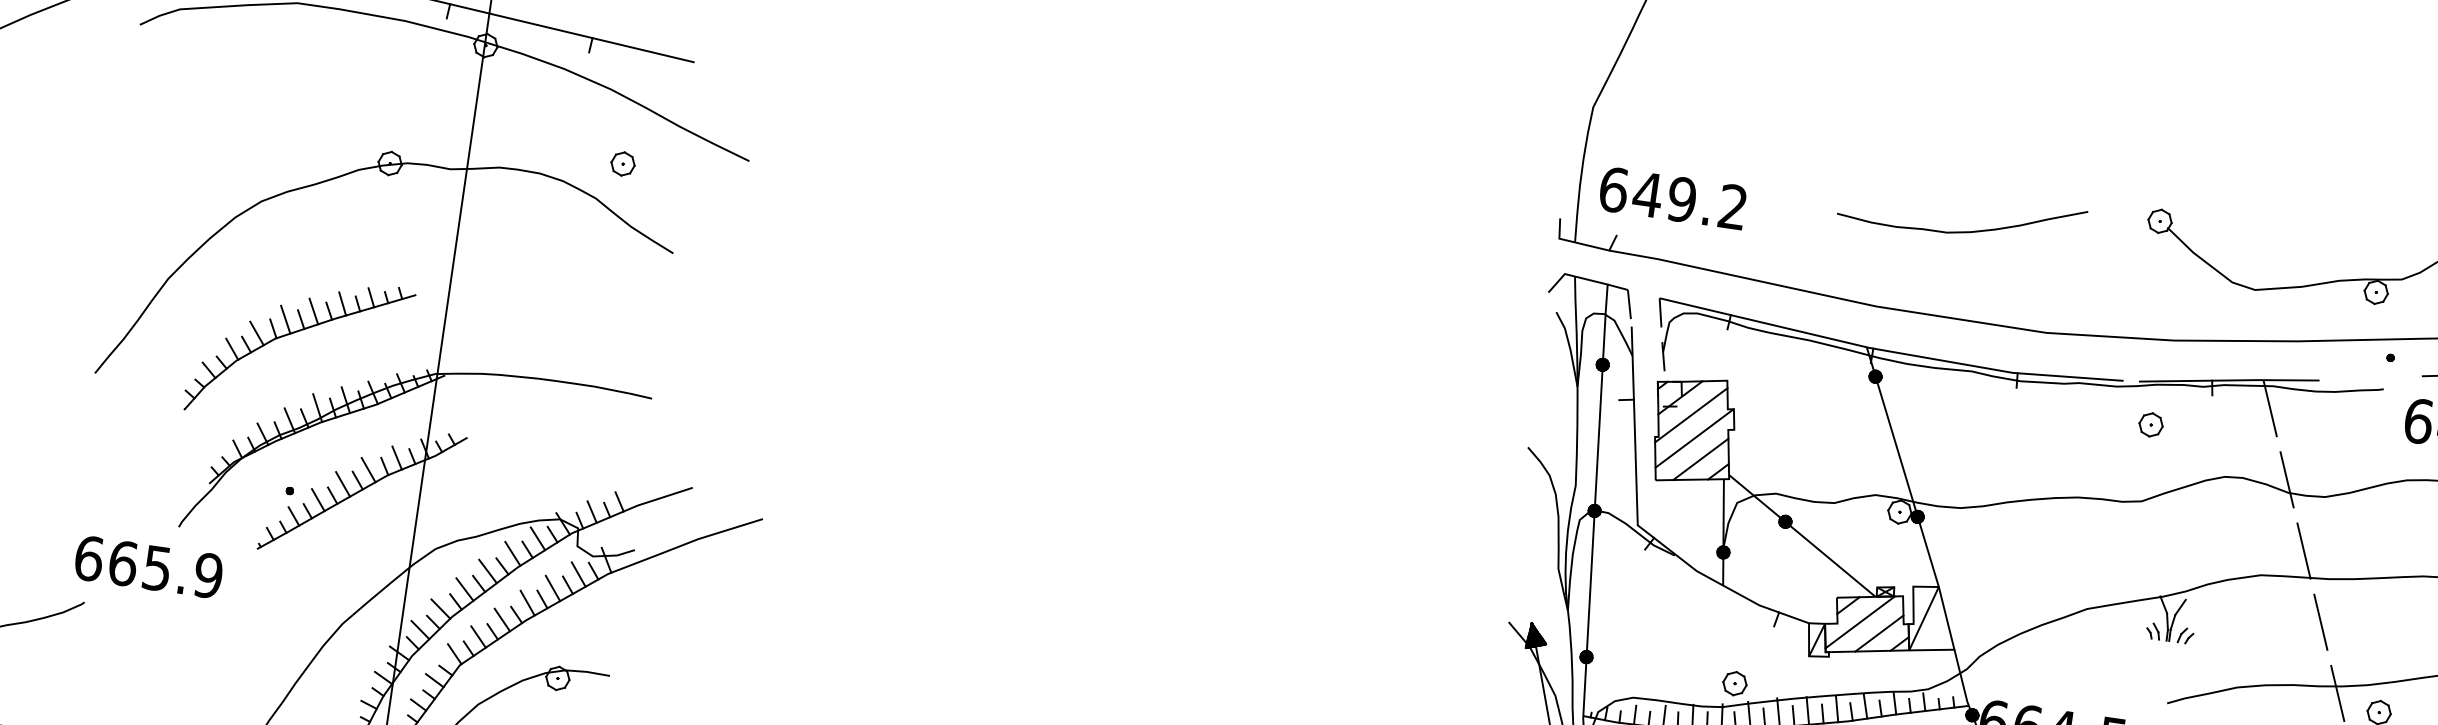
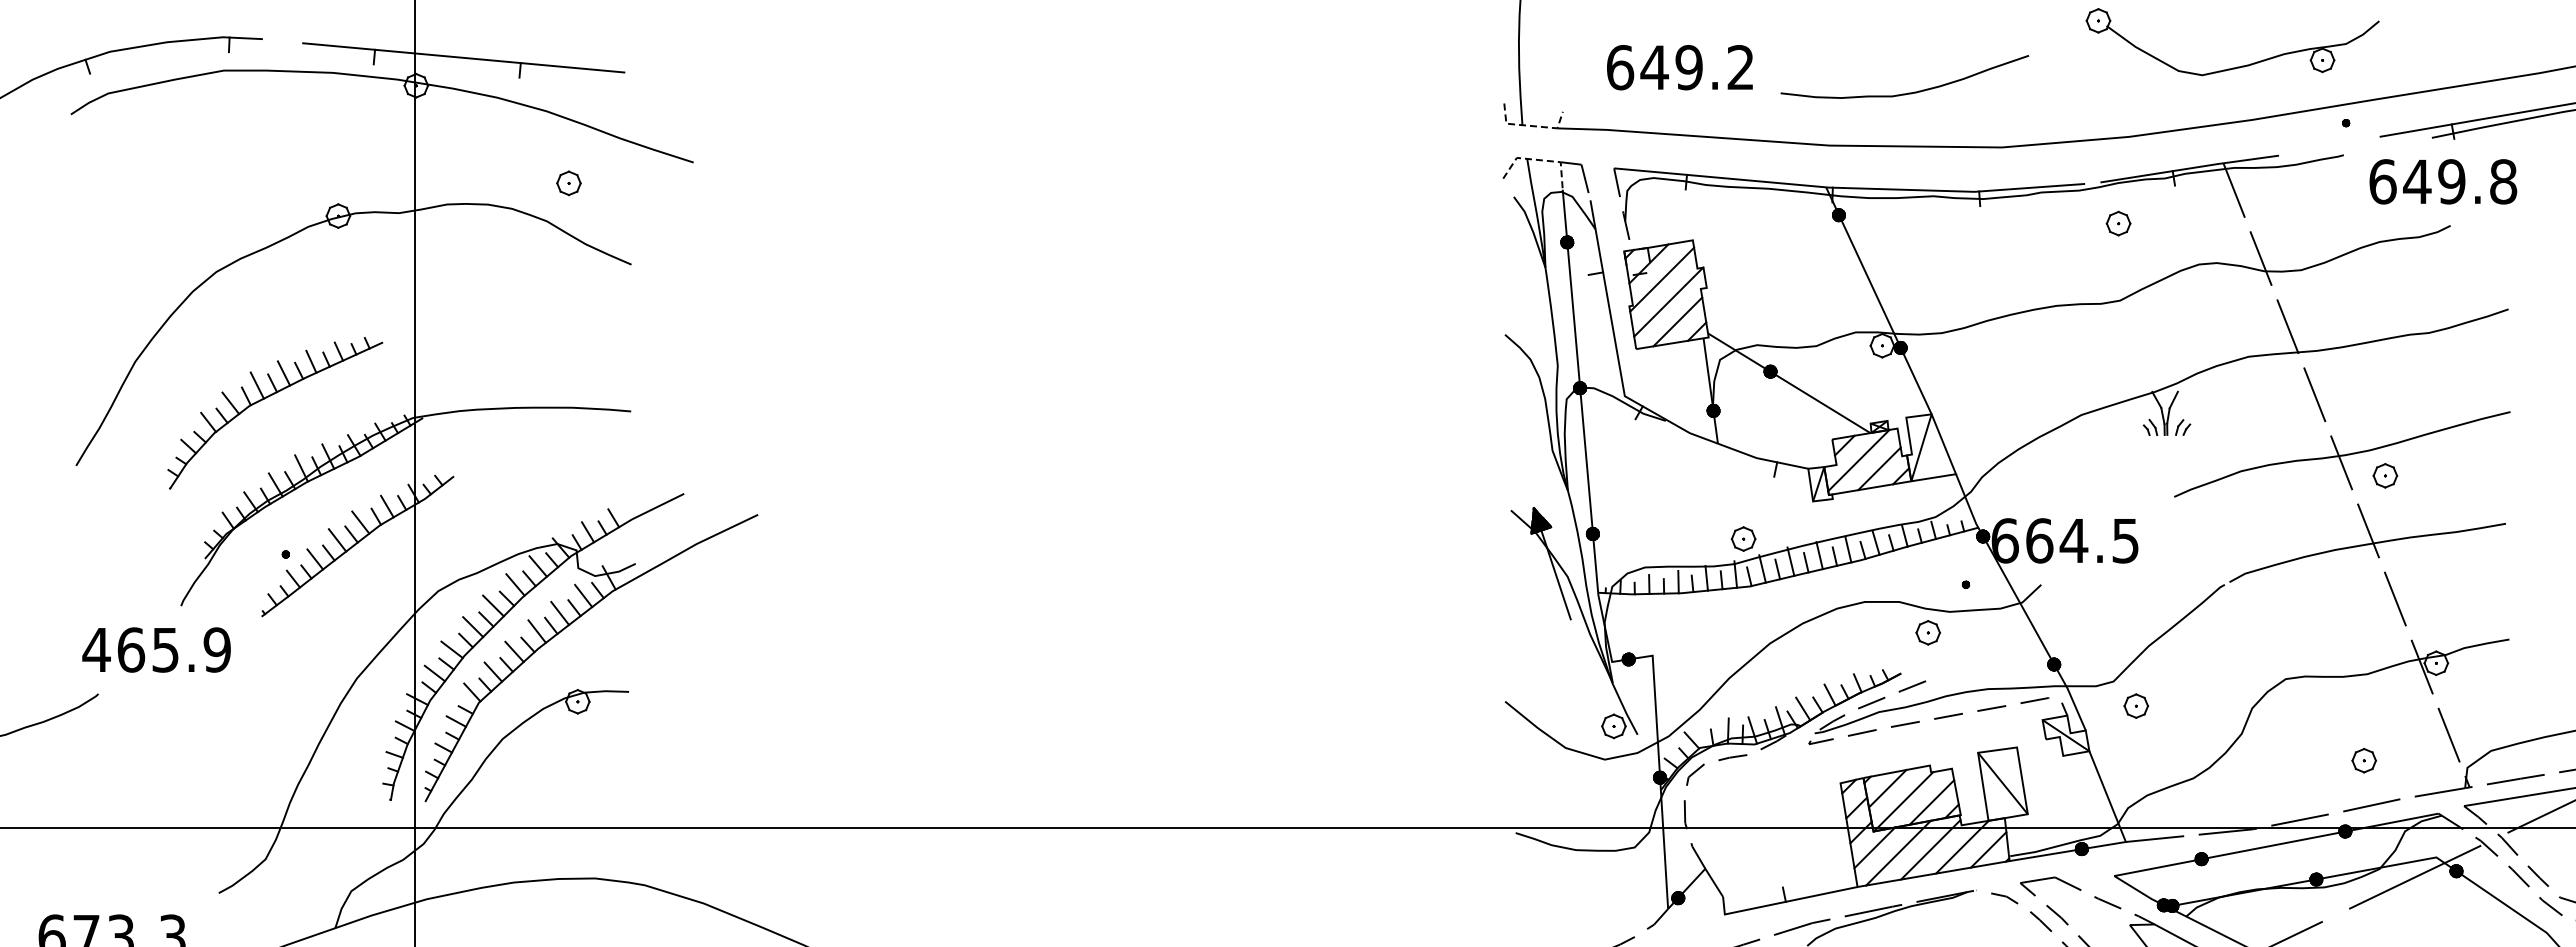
text: (1672, 198) -> (1679, 67), moved
curve: (1963, 231) -> (1908, 92), moved
line: (1582, 243) -> (1530, 125), solid -> dashed
line: (1587, 279) -> (1540, 160), solid -> dashed
text: (88, 558) -> (96, 649), 665.9 -> 465.9

